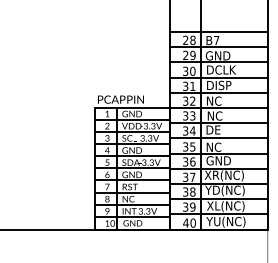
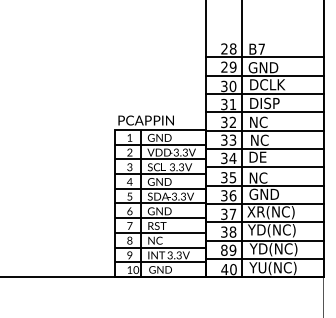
line: (218, 31) -> (264, 38), removed
text: (185, 206) -> (224, 249), 39 -> 89
text: (226, 206) -> (273, 249), XL(NC) -> YD(NC)

